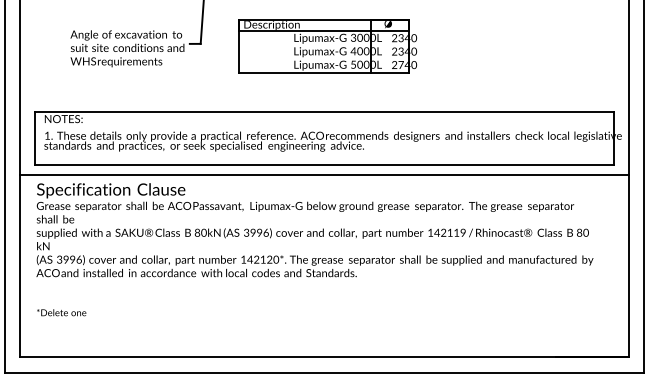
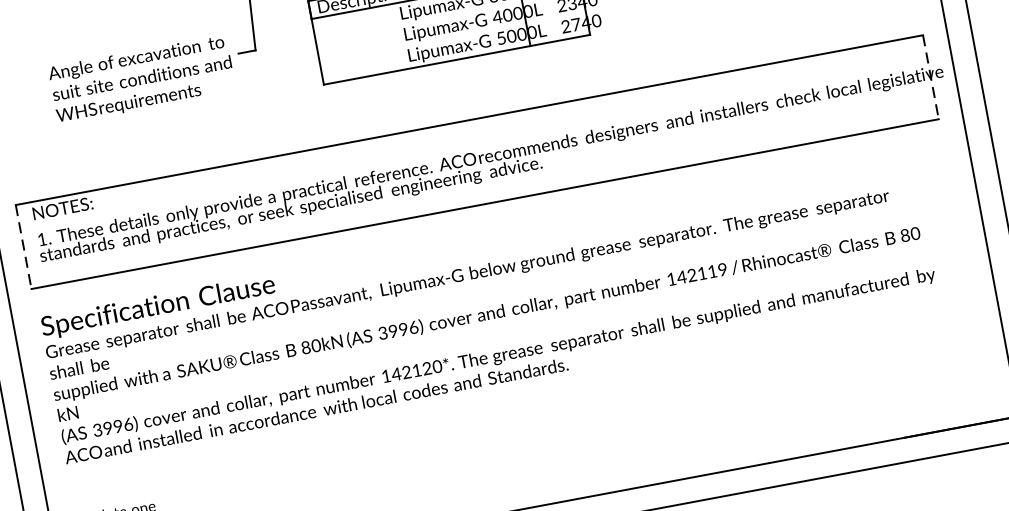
line: (35, 138) -> (24, 247), solid -> dashed
line: (613, 138) -> (930, 77), solid -> dashed
line: (323, 174) -> (486, 219), removed

